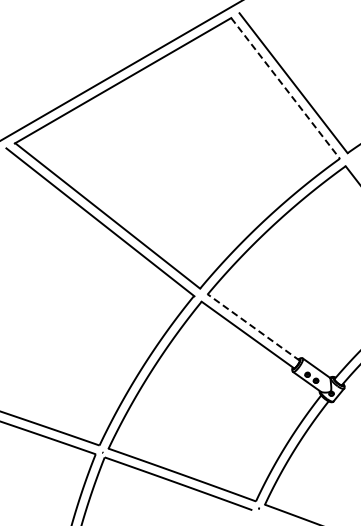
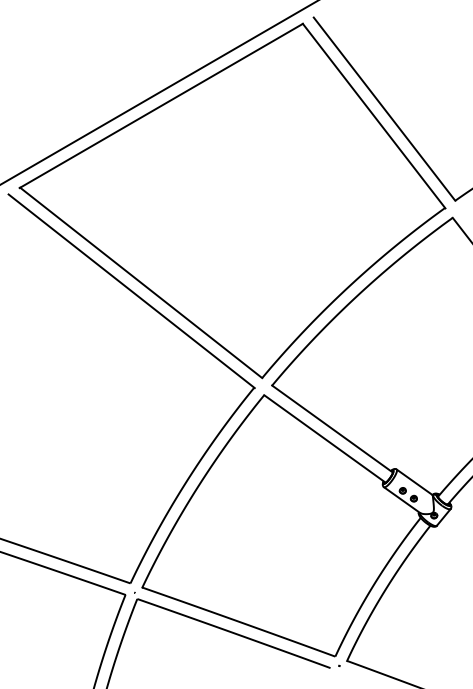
line: (285, 88) -> (373, 116), dashed -> solid
line: (253, 327) -> (332, 428), dashed -> solid

